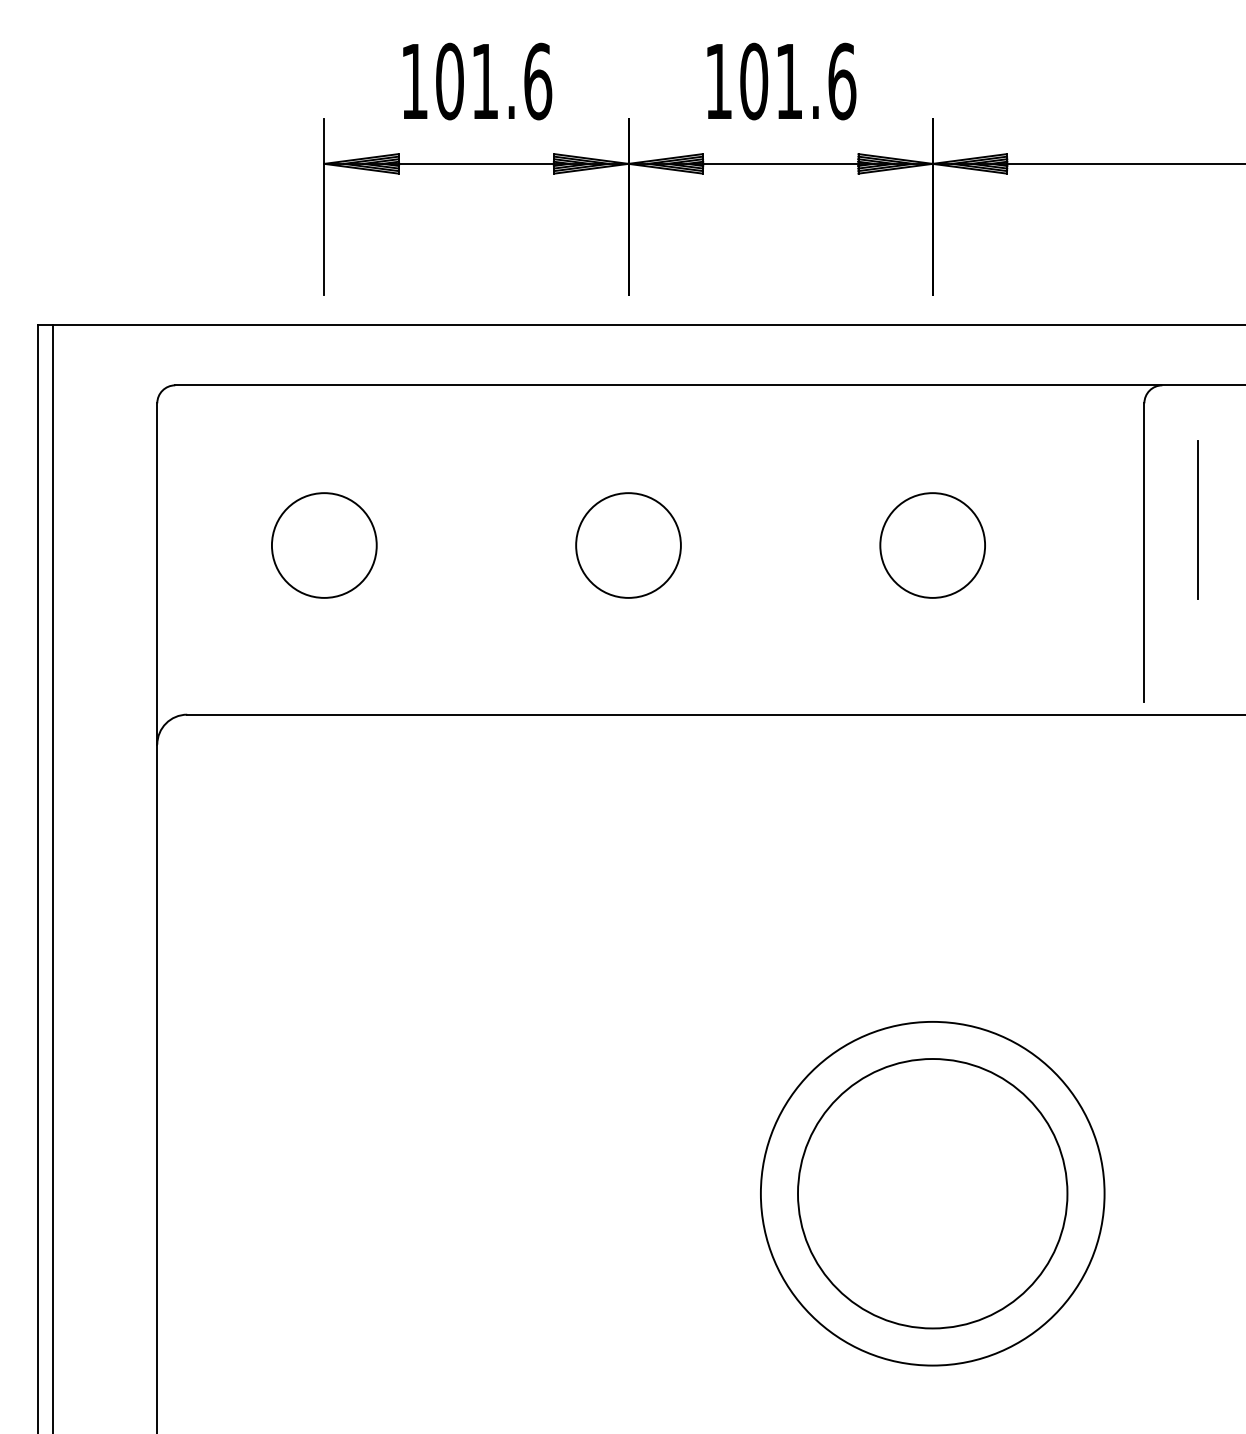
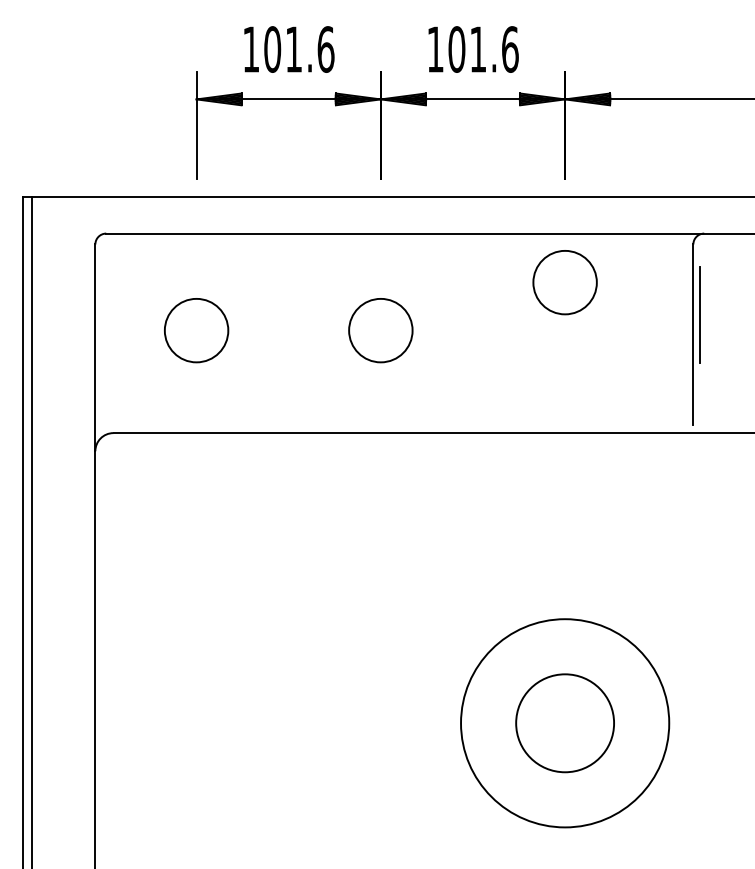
line: (1197, 518) -> (699, 314), moved
circle: (931, 545) -> (564, 282), moved
circle: (931, 1192) -> (564, 722), size x0.6

